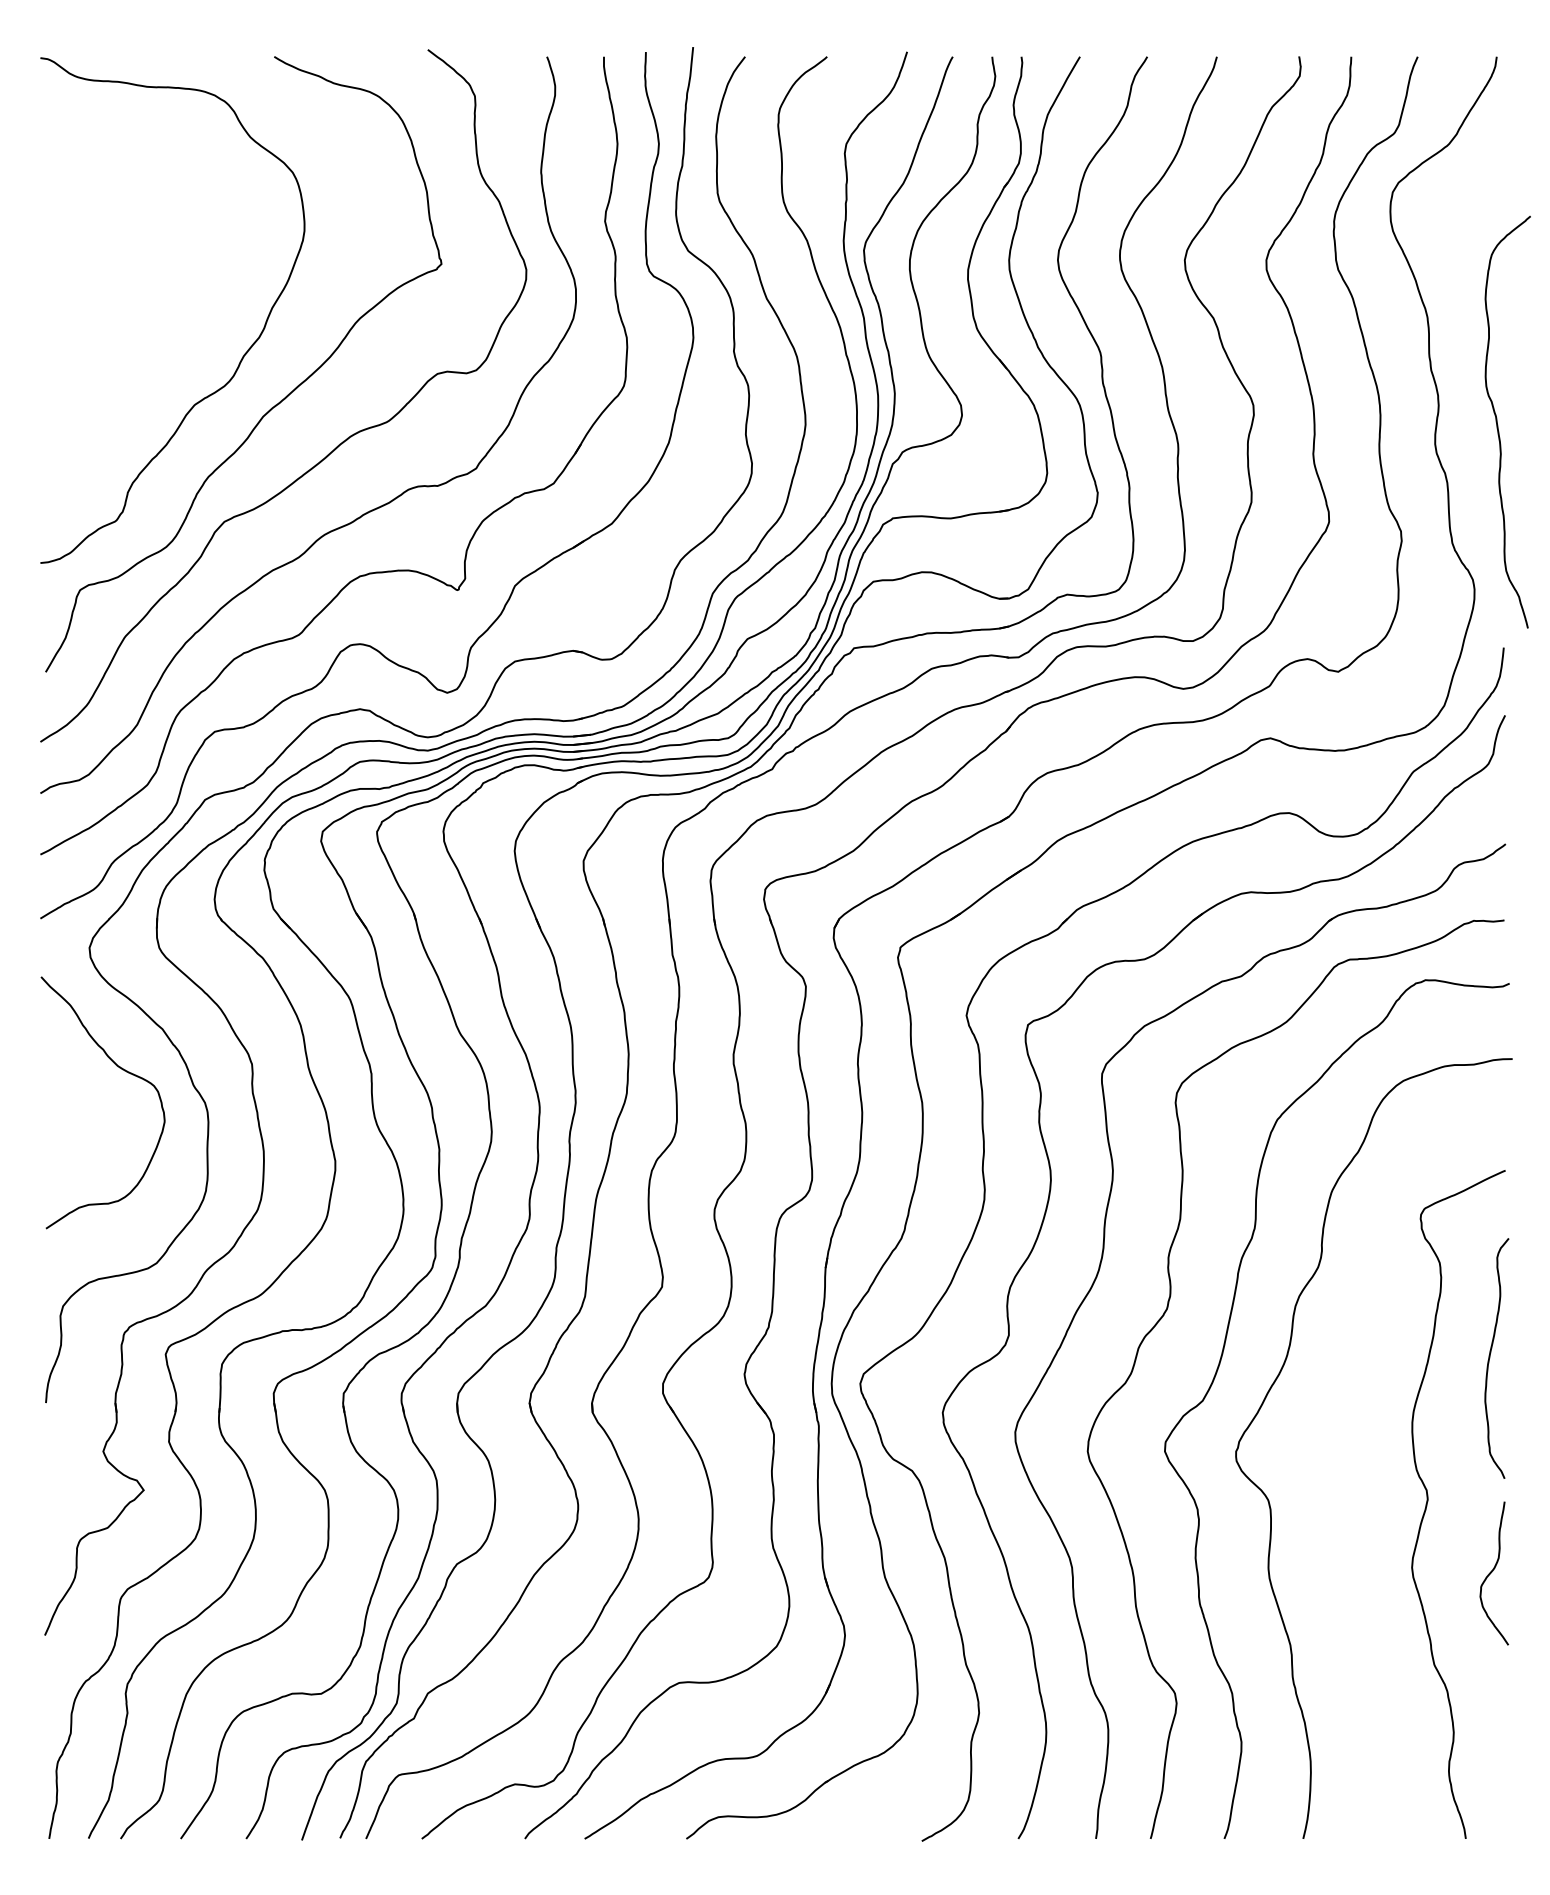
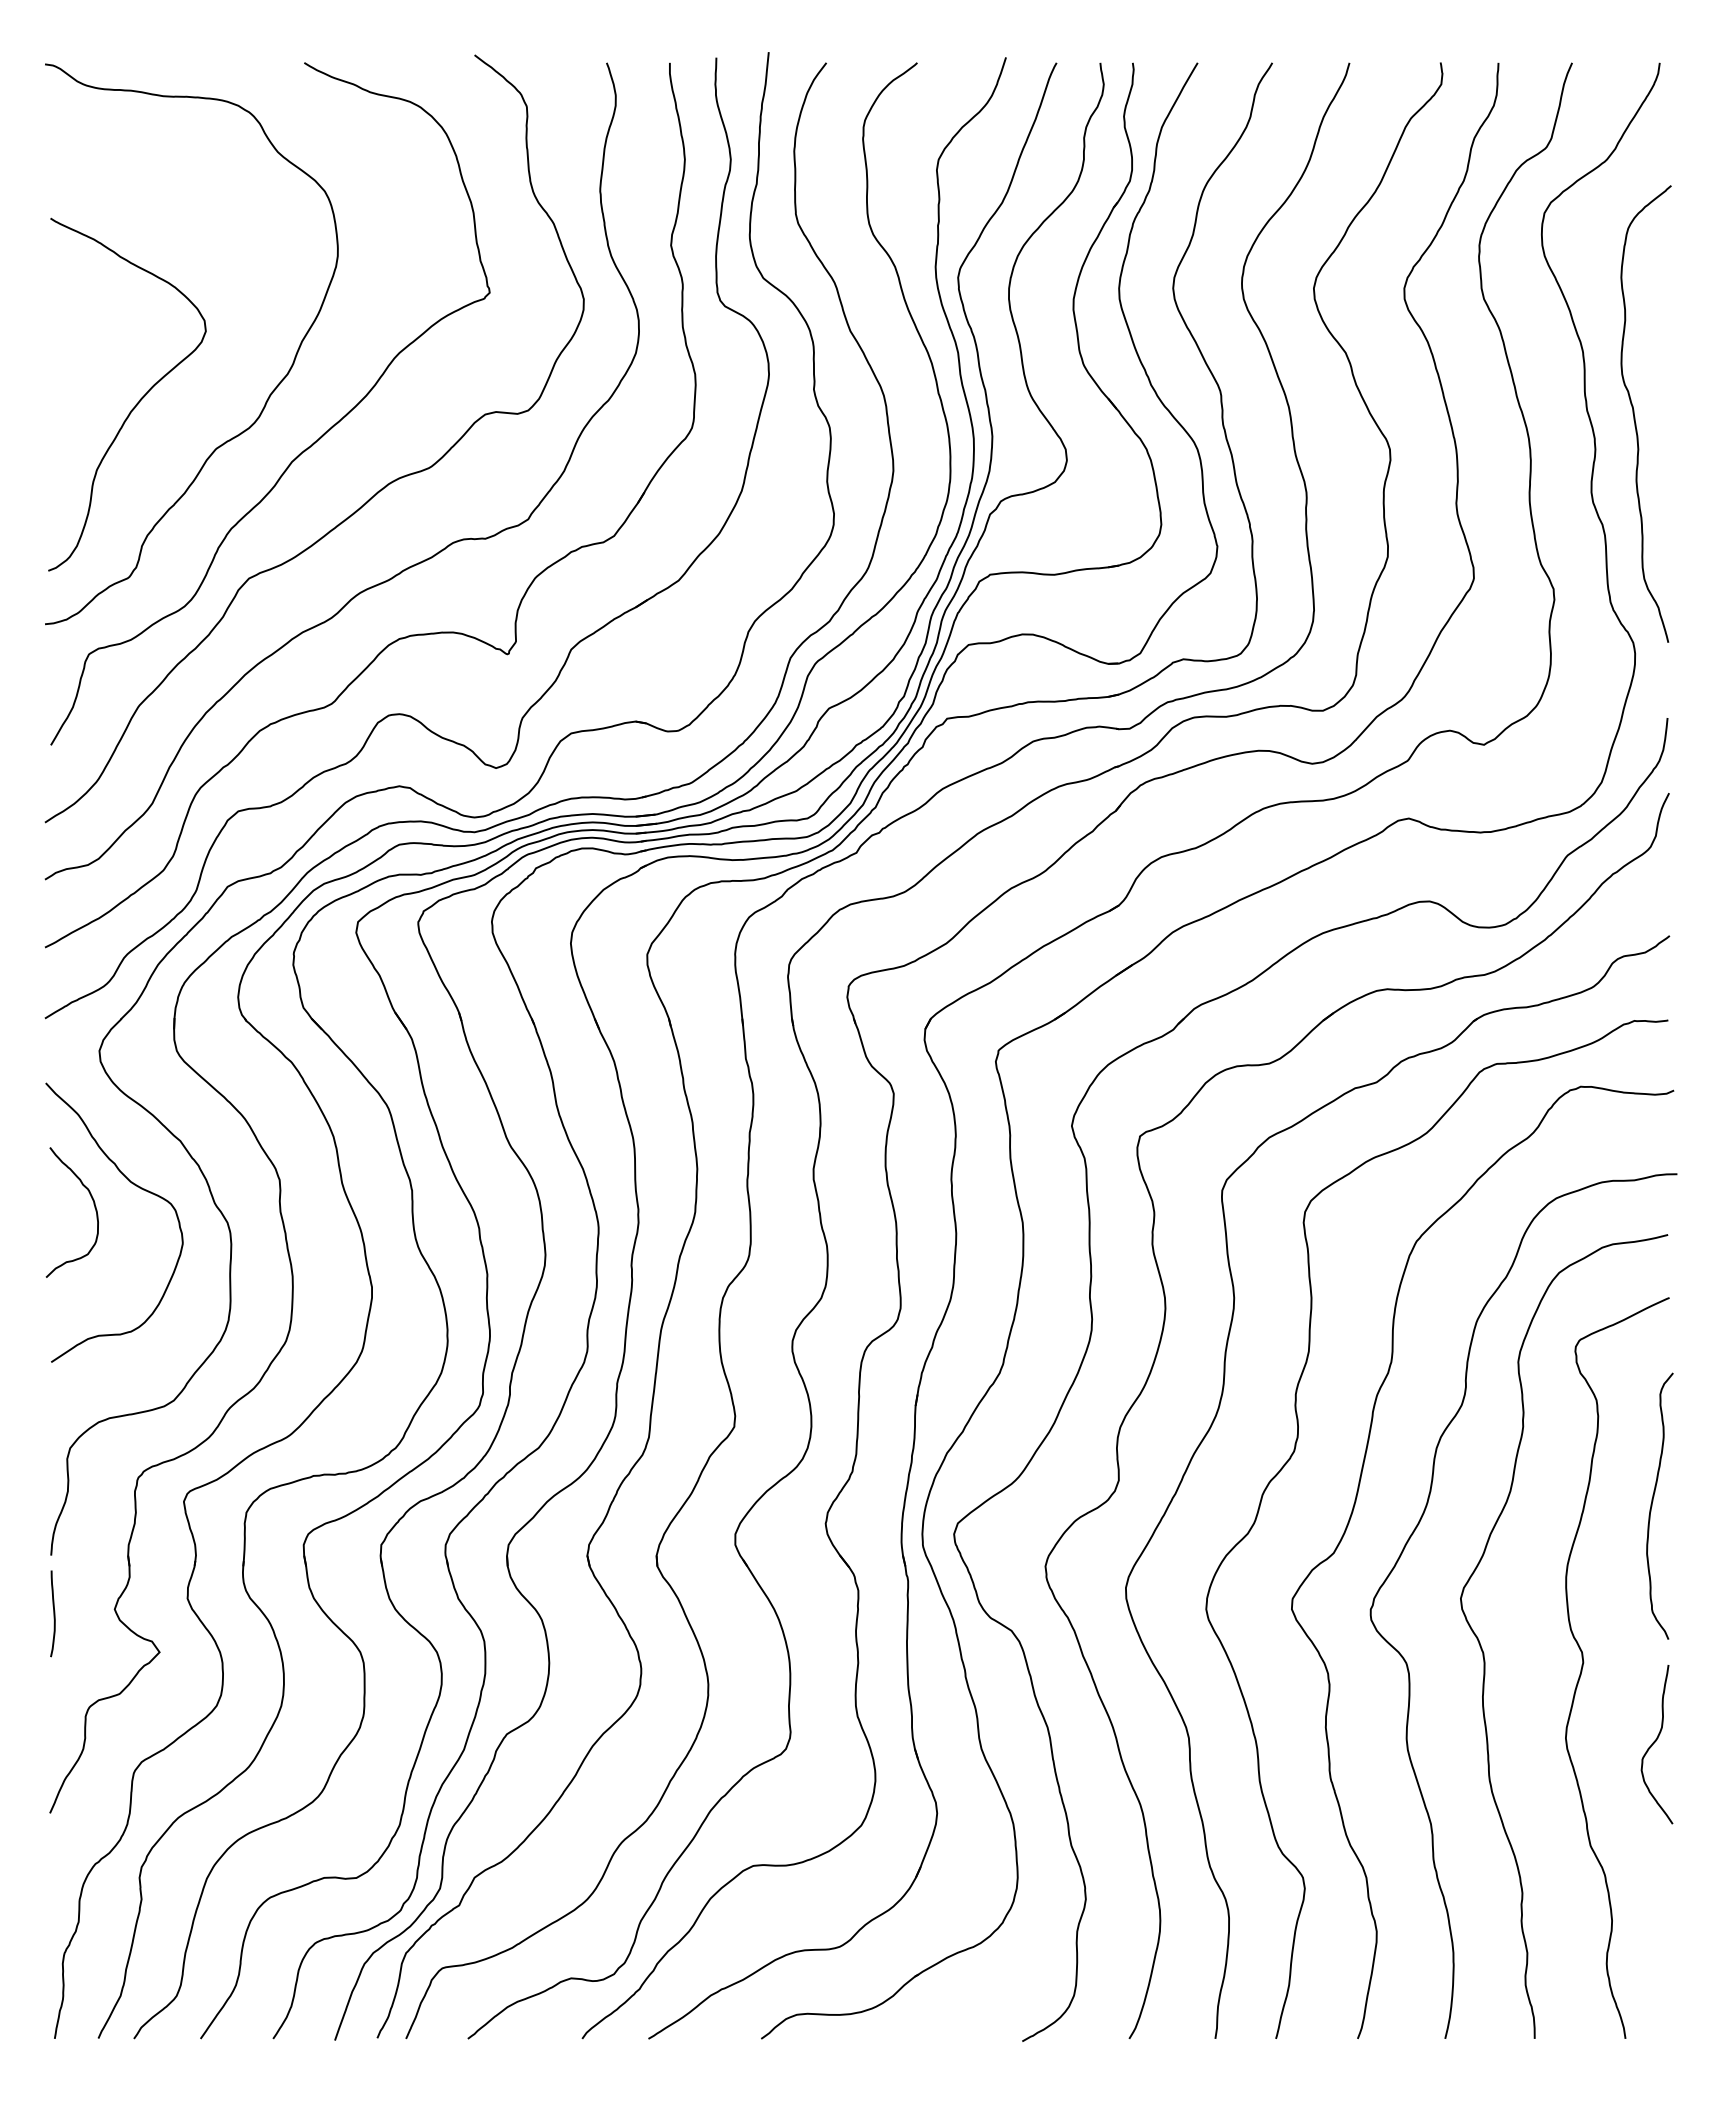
curve: (122, 363) -> (136, 403), added
curve: (1498, 424) -> (1635, 416), moved
curve: (85, 1090) -> (94, 1208), added
curve: (48, 1455) -> (53, 1613), added
curve: (1338, 1491) -> (1484, 1653), added

